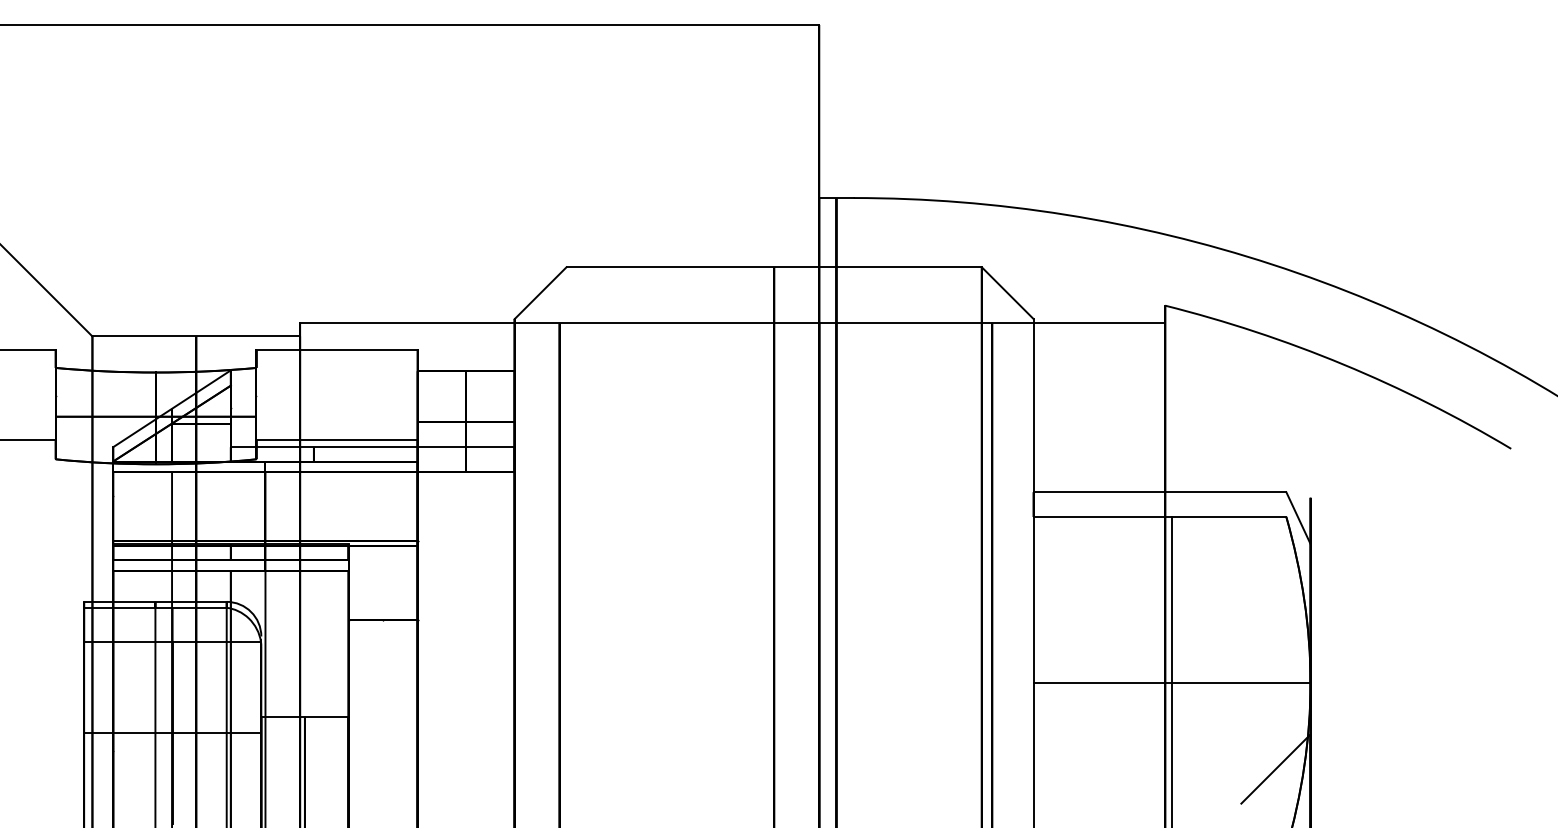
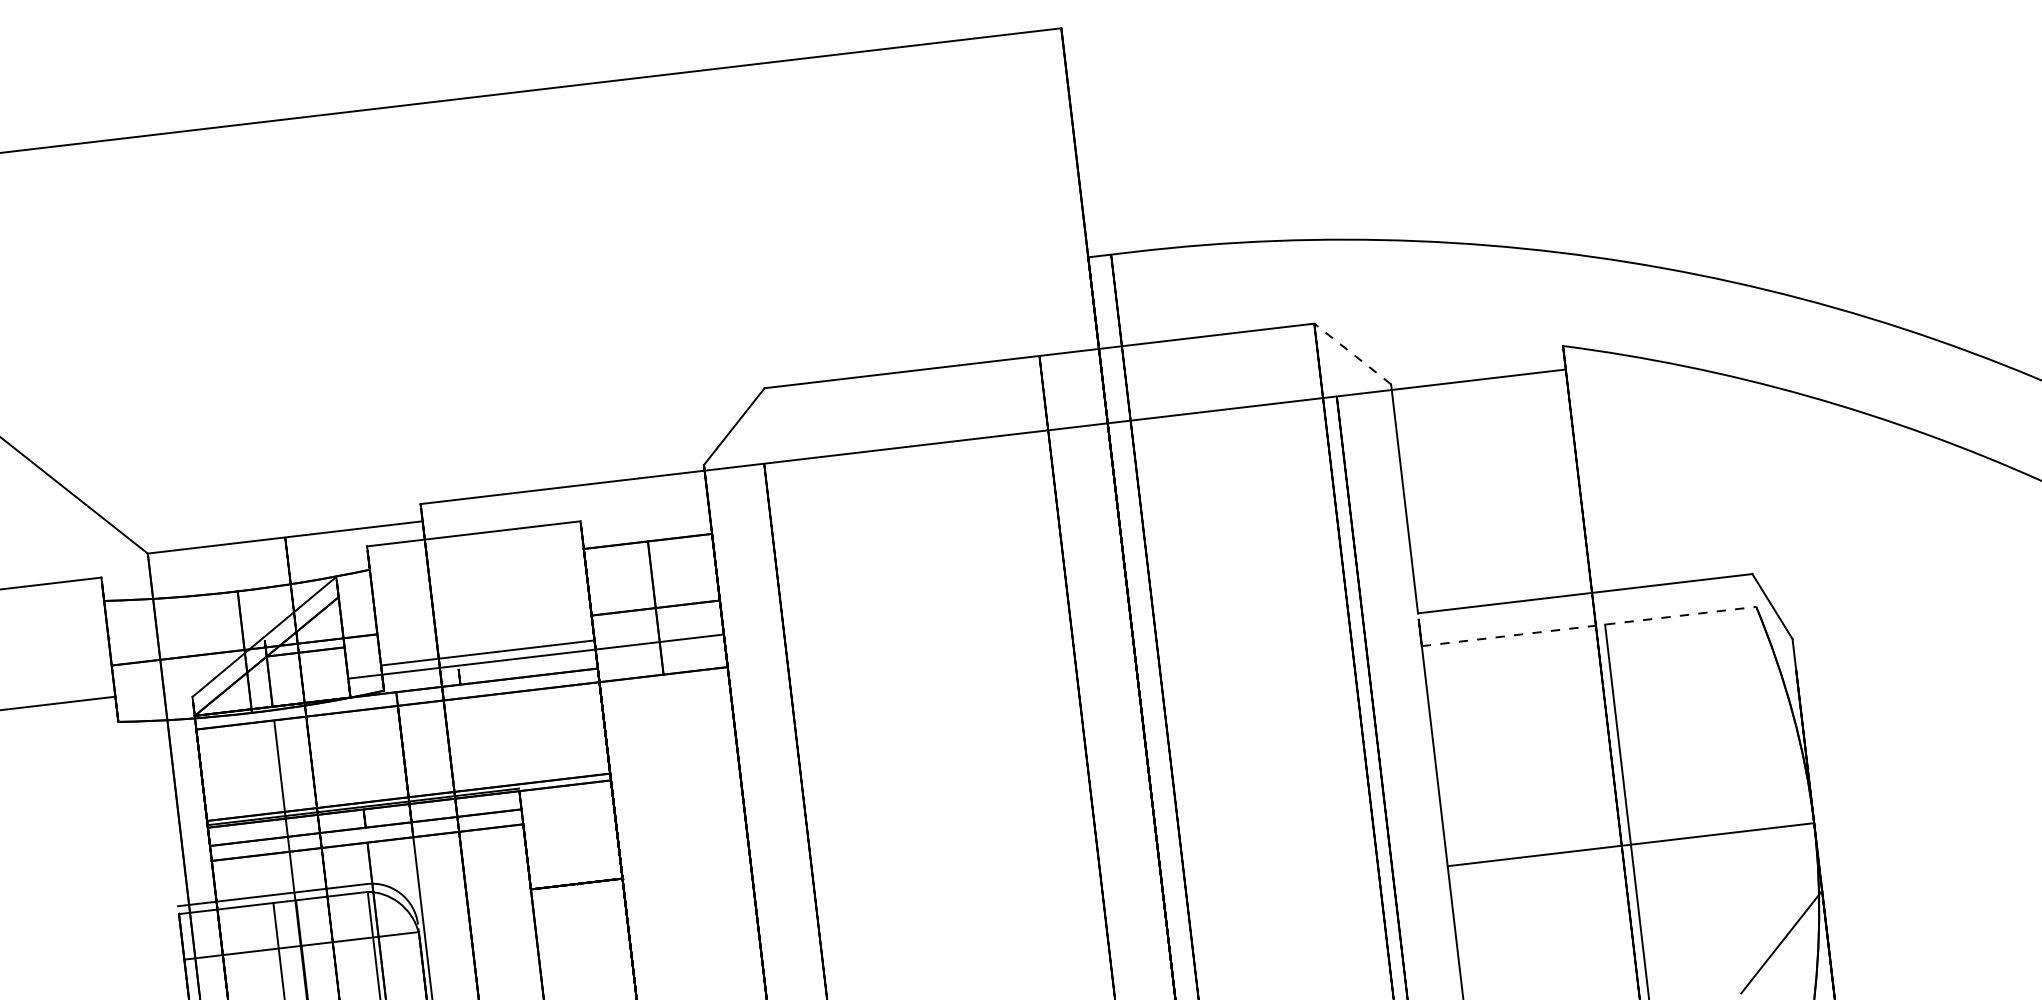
line: (1007, 293) -> (1352, 354), solid -> dashed
line: (1160, 516) -> (1589, 625), solid -> dashed

